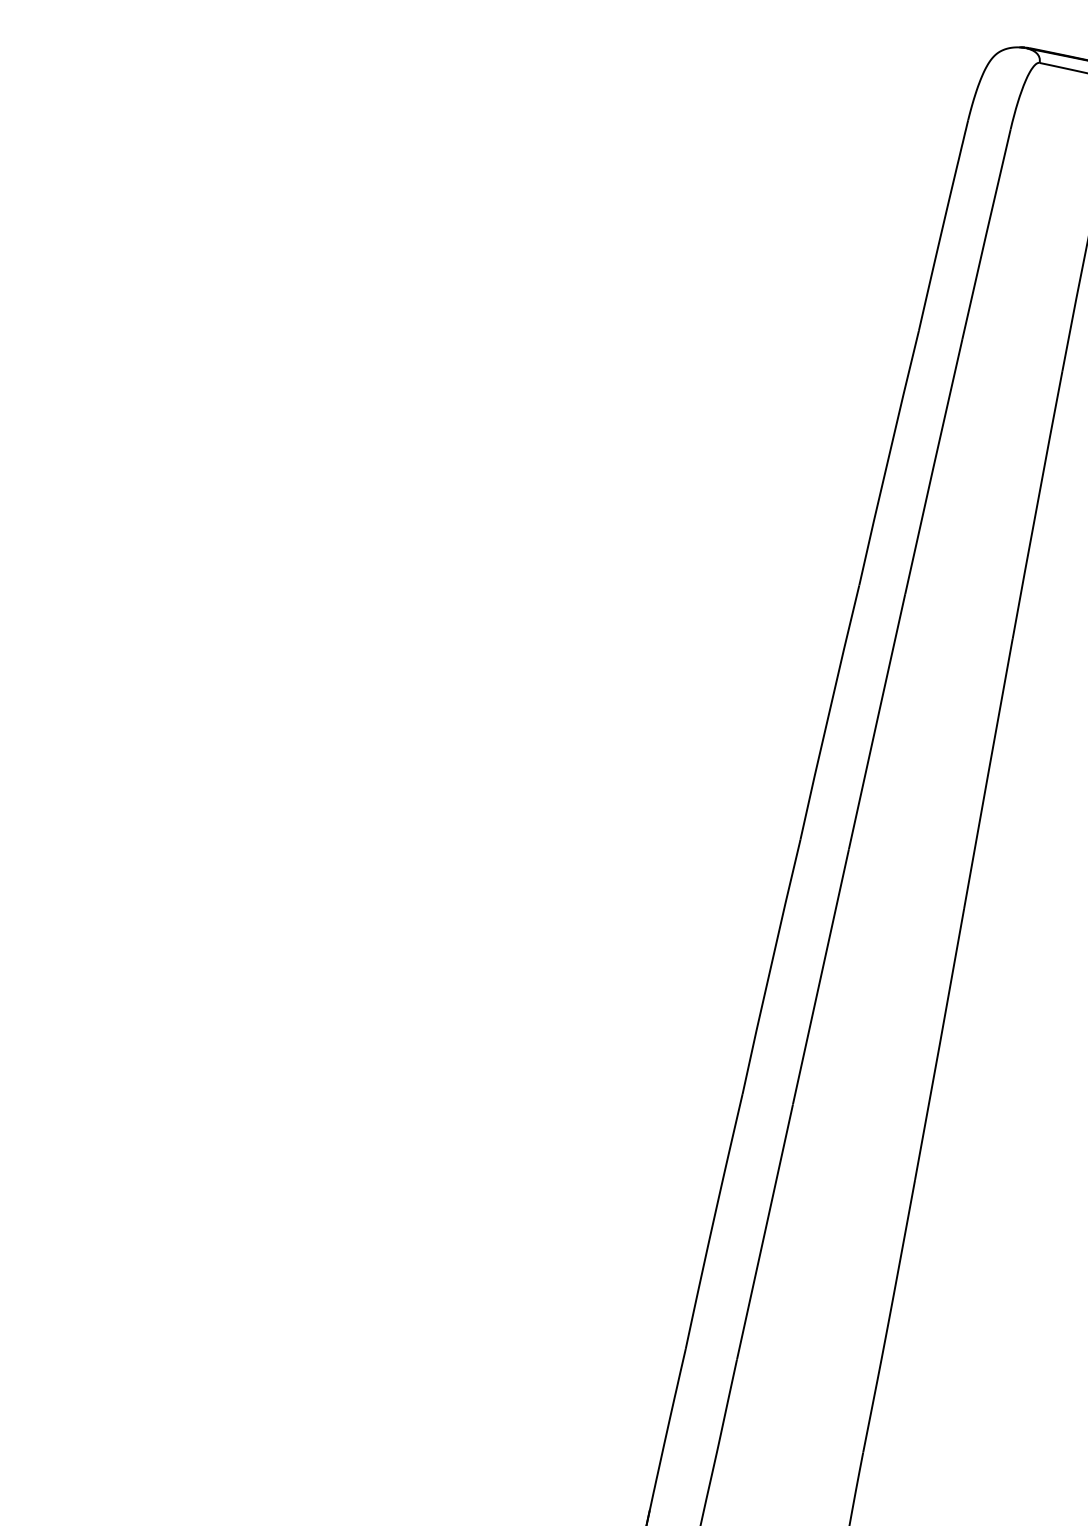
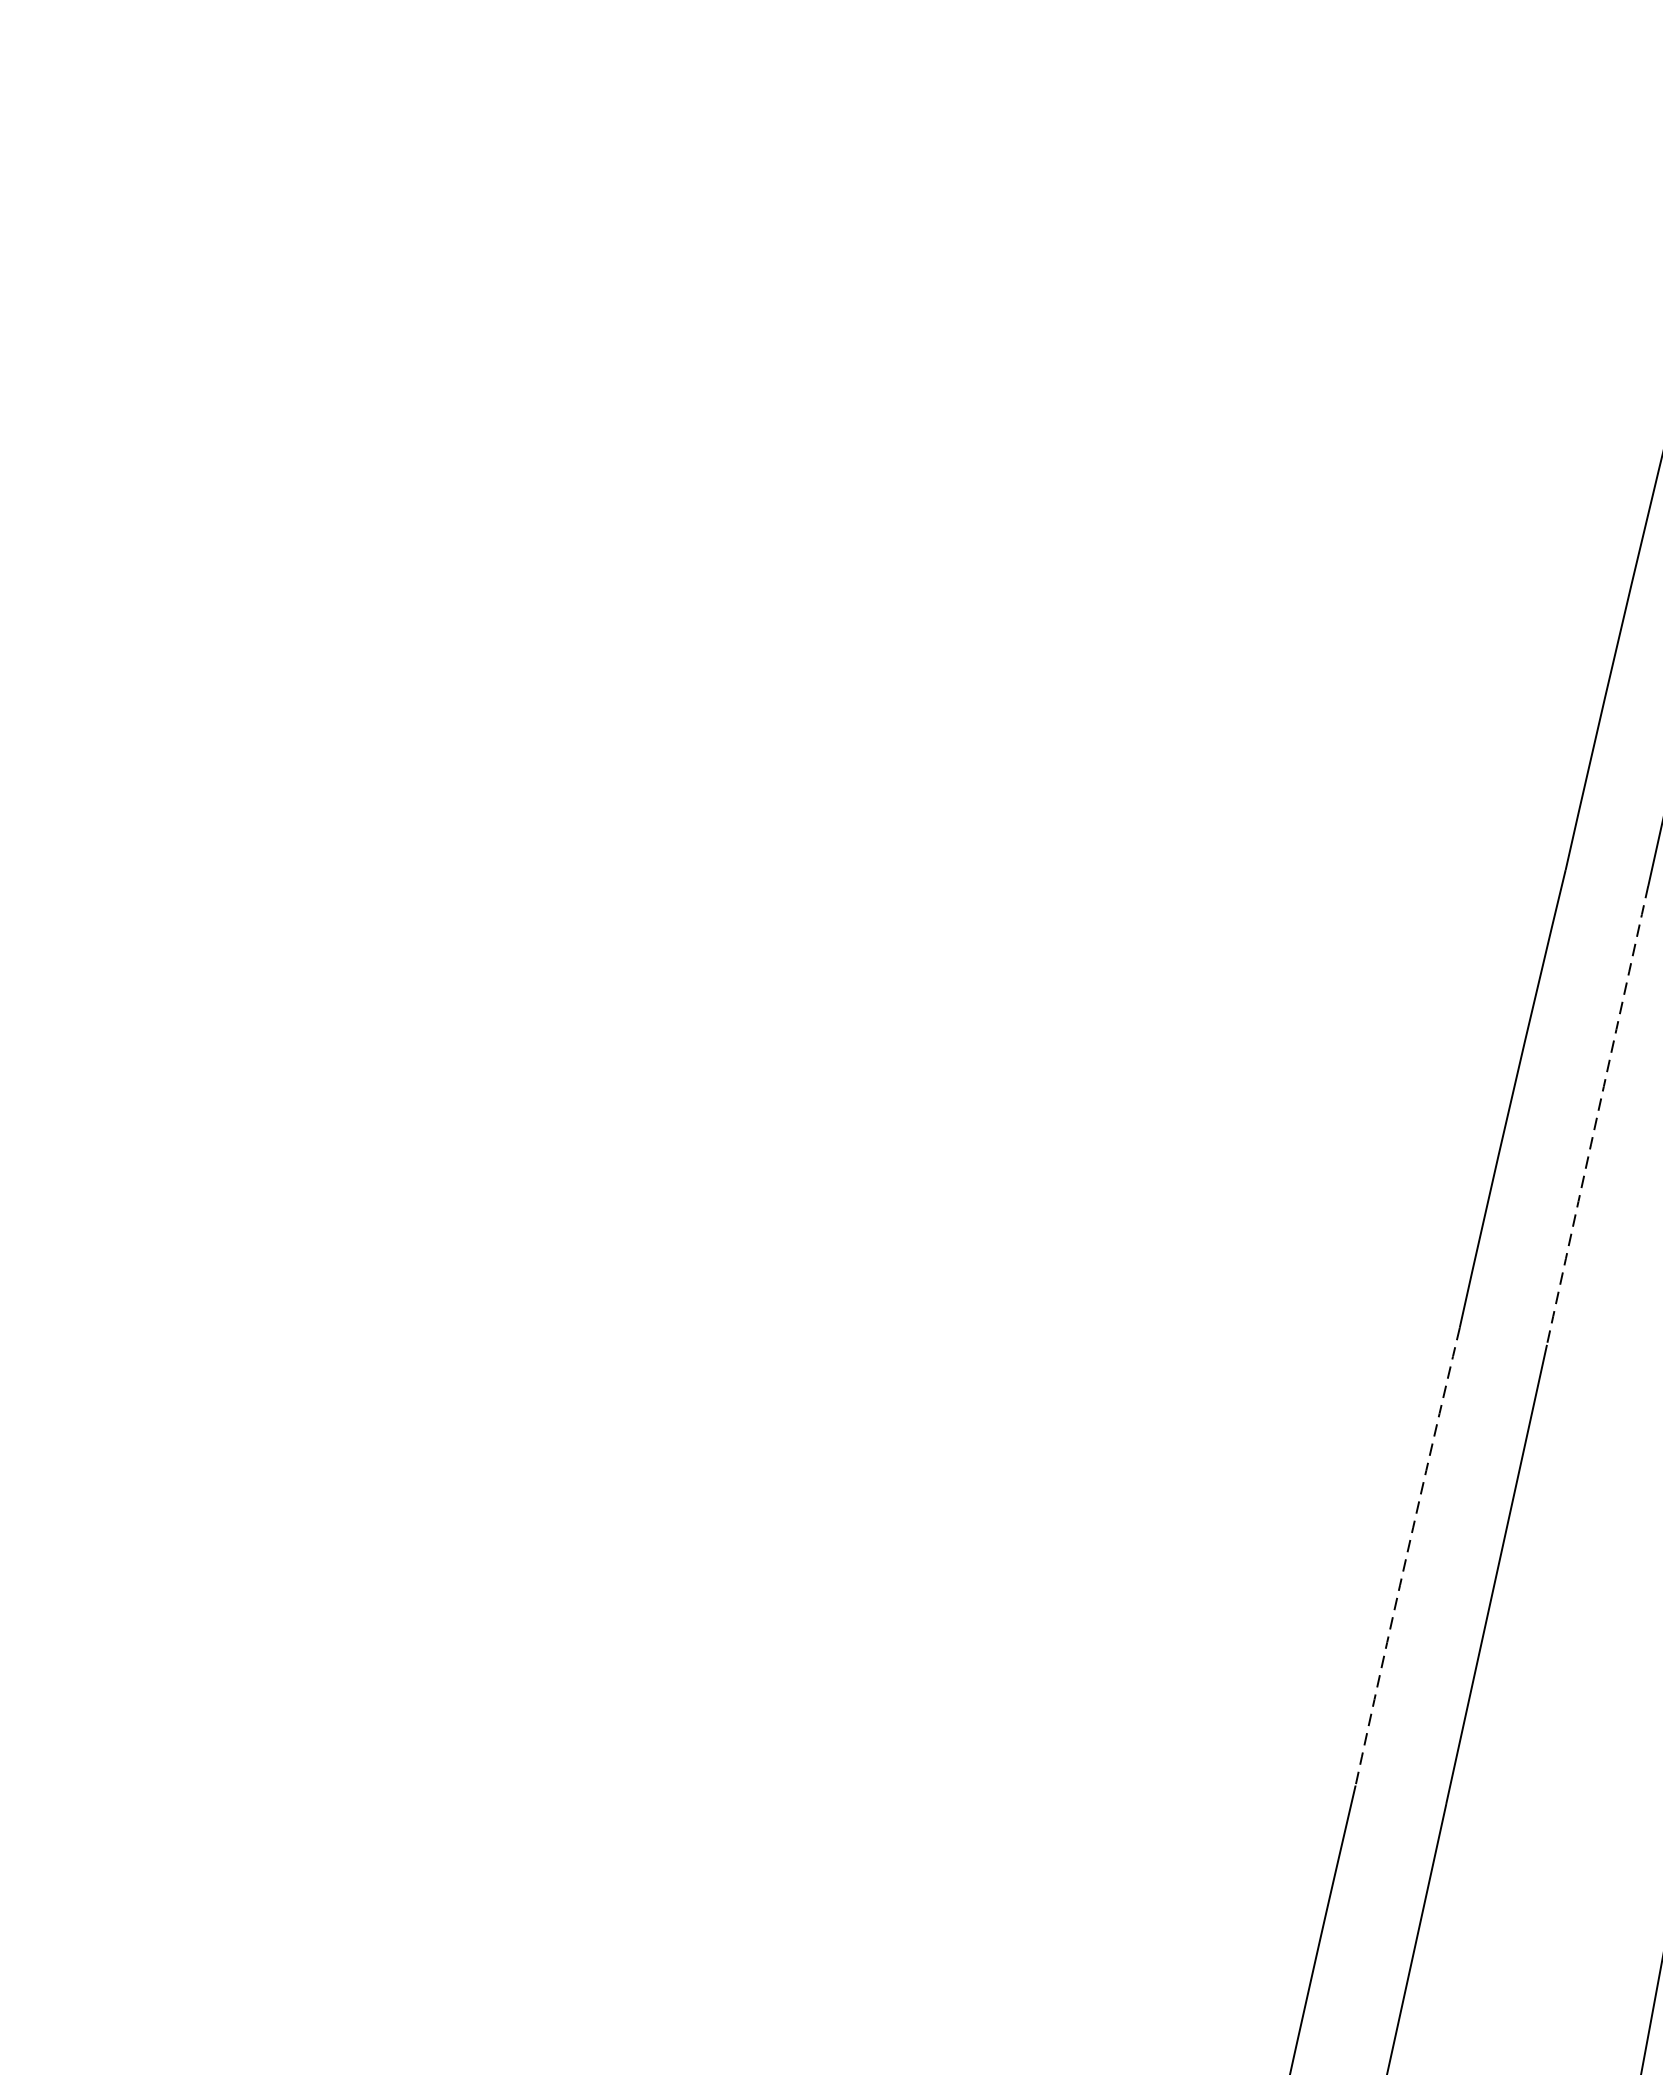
arc: (877, 721) -> (1598, 1114), solid -> dashed
arc: (770, 966) -> (1405, 1555), solid -> dashed

